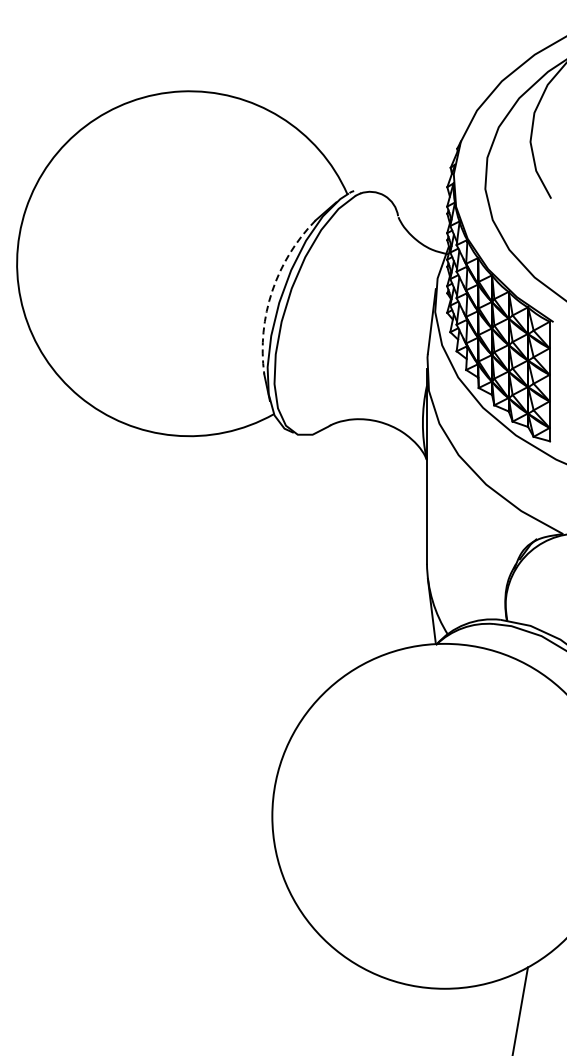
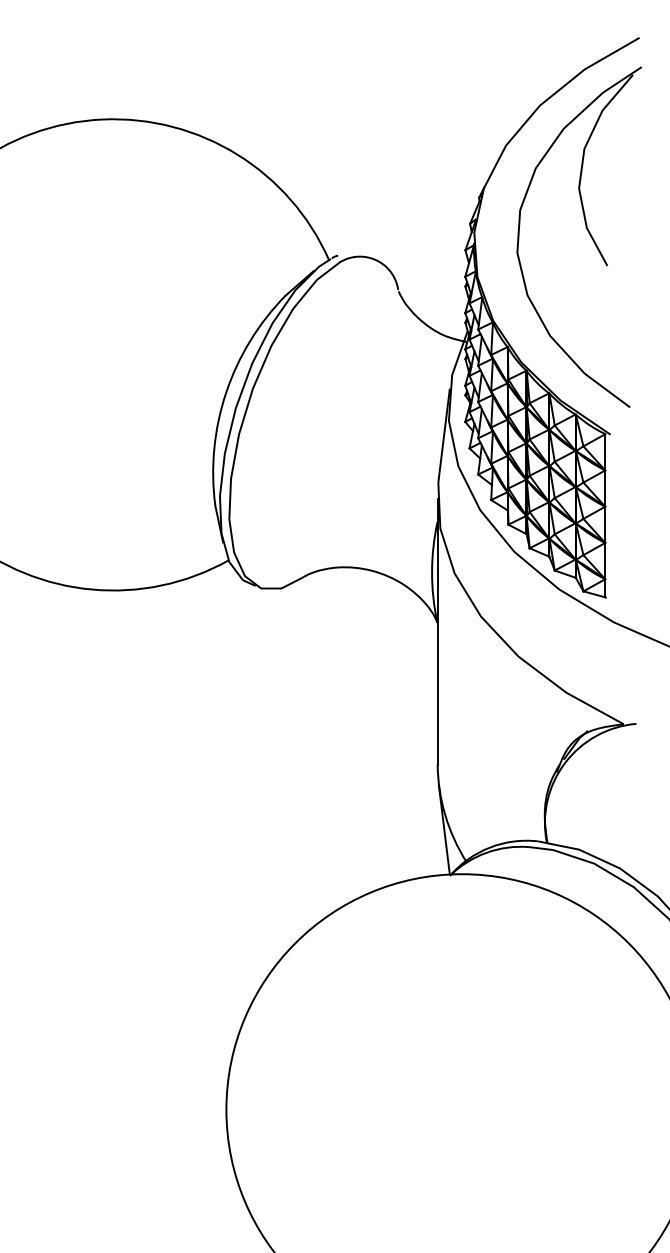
arc: (272, 291) -> (226, 392), dashed -> solid

